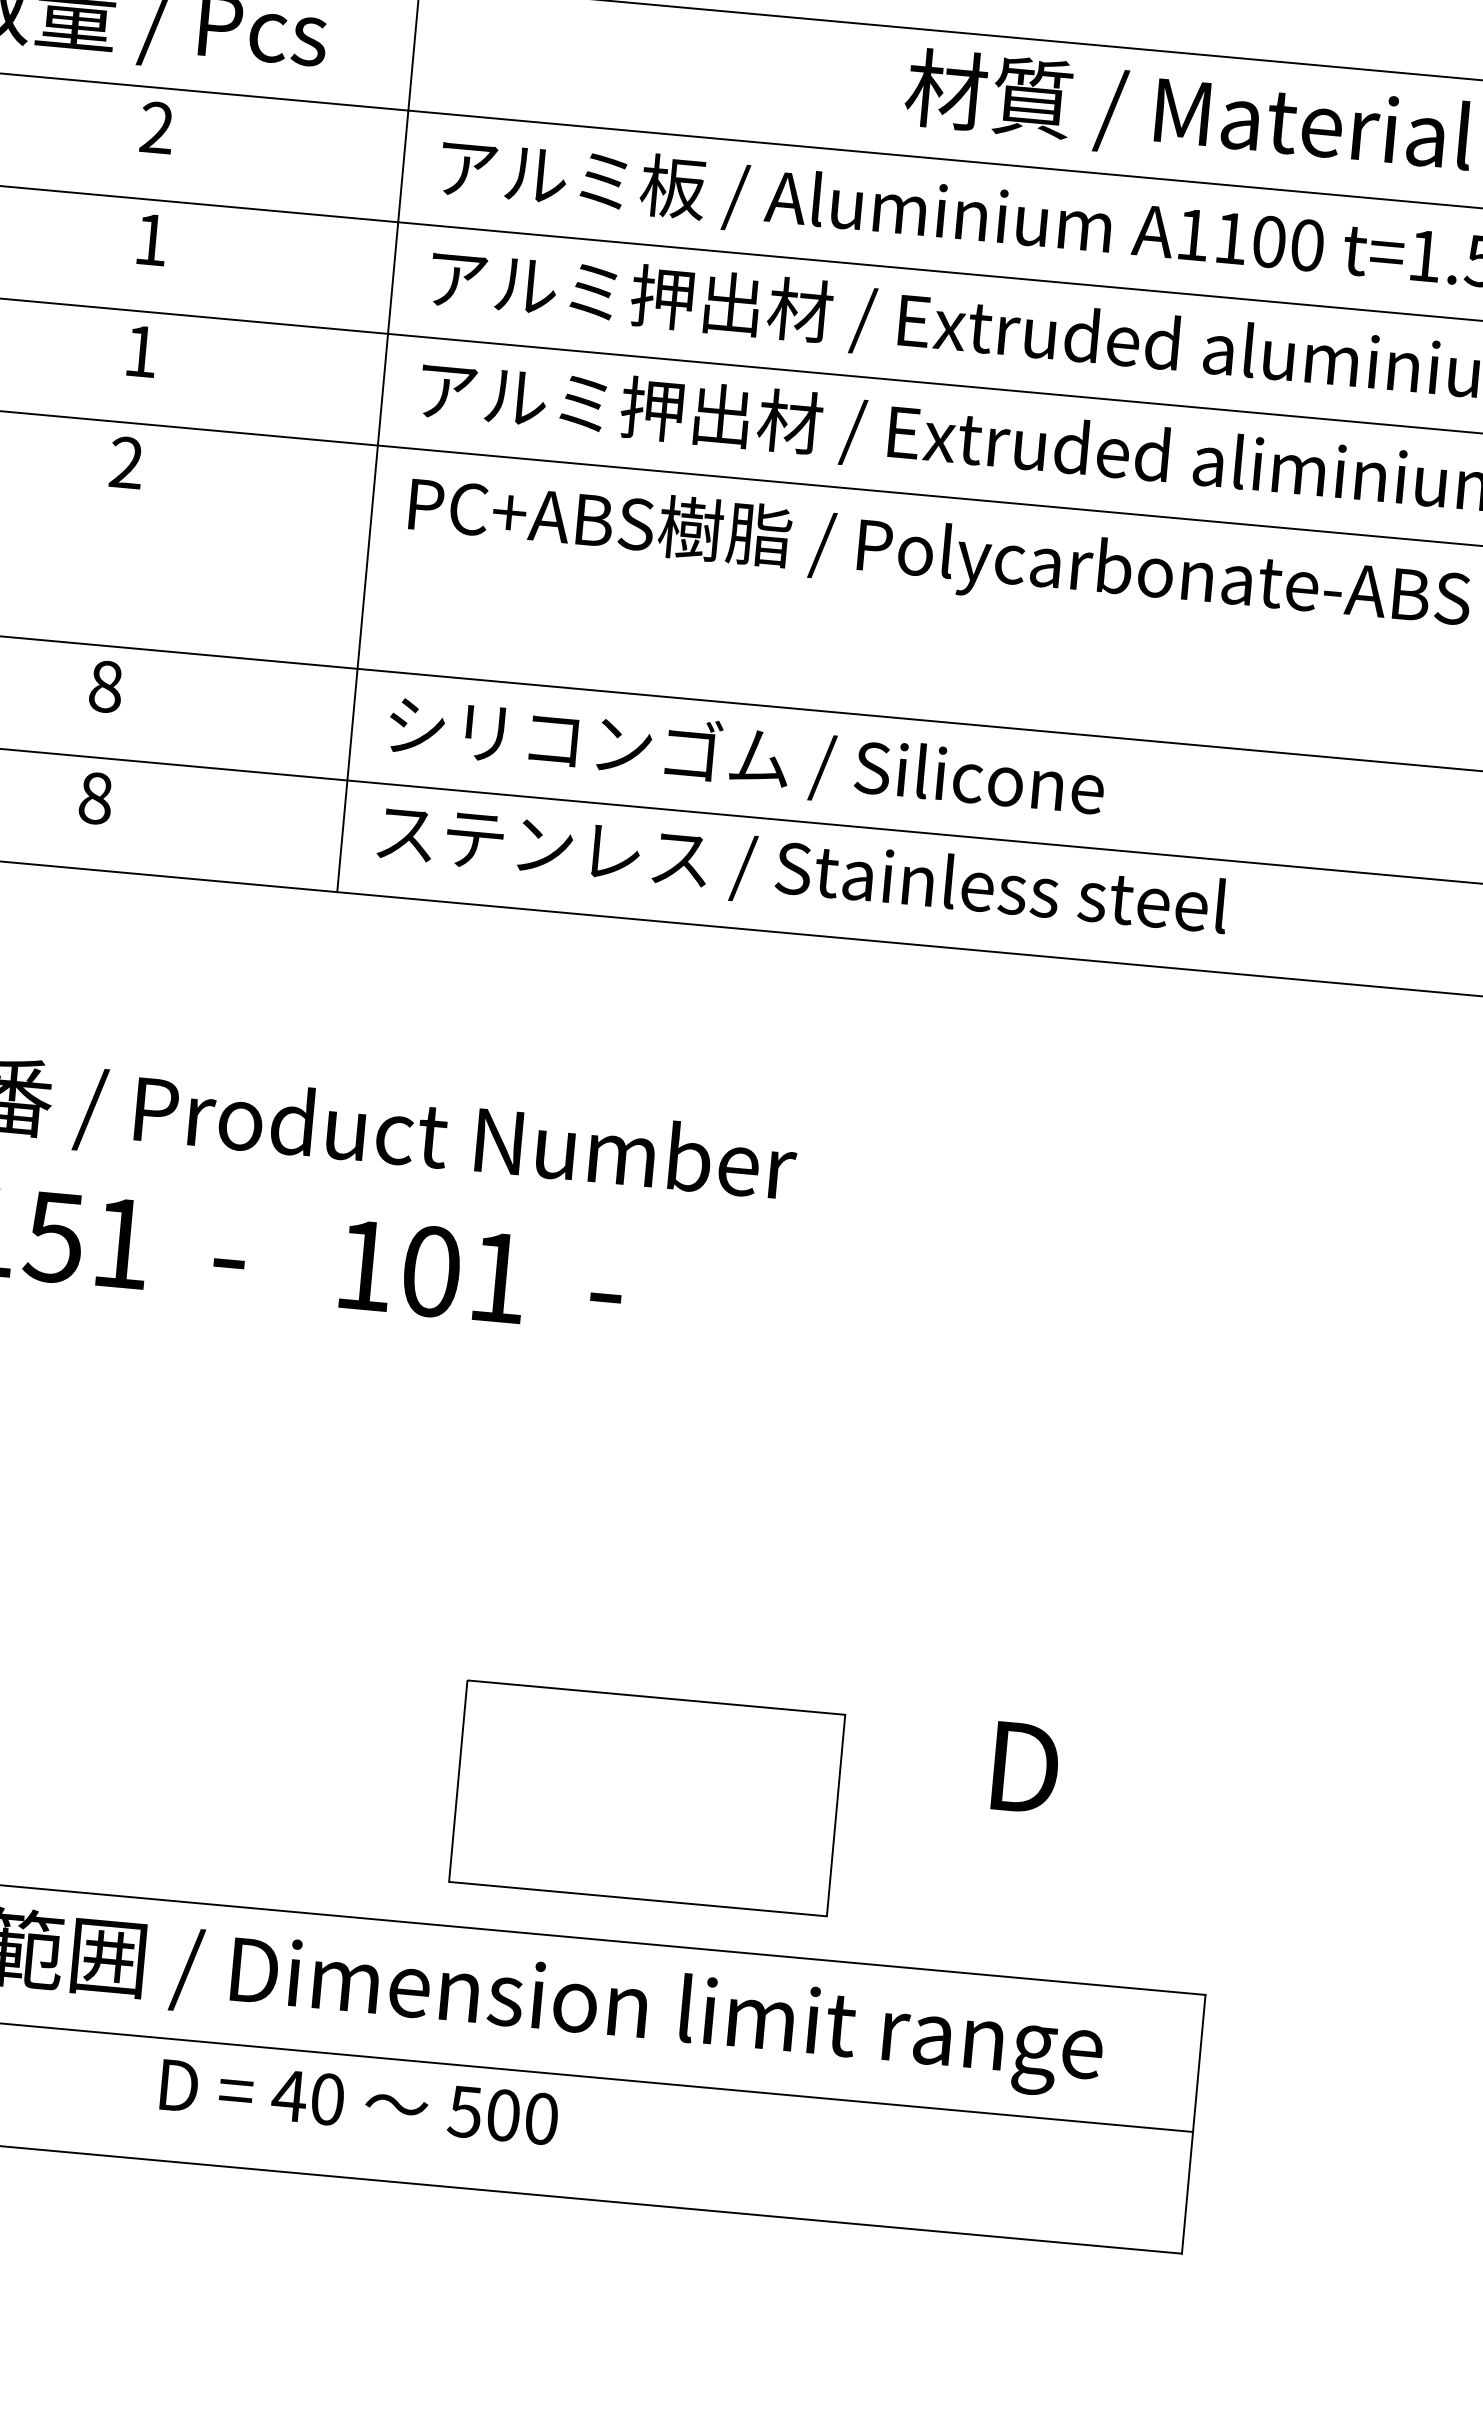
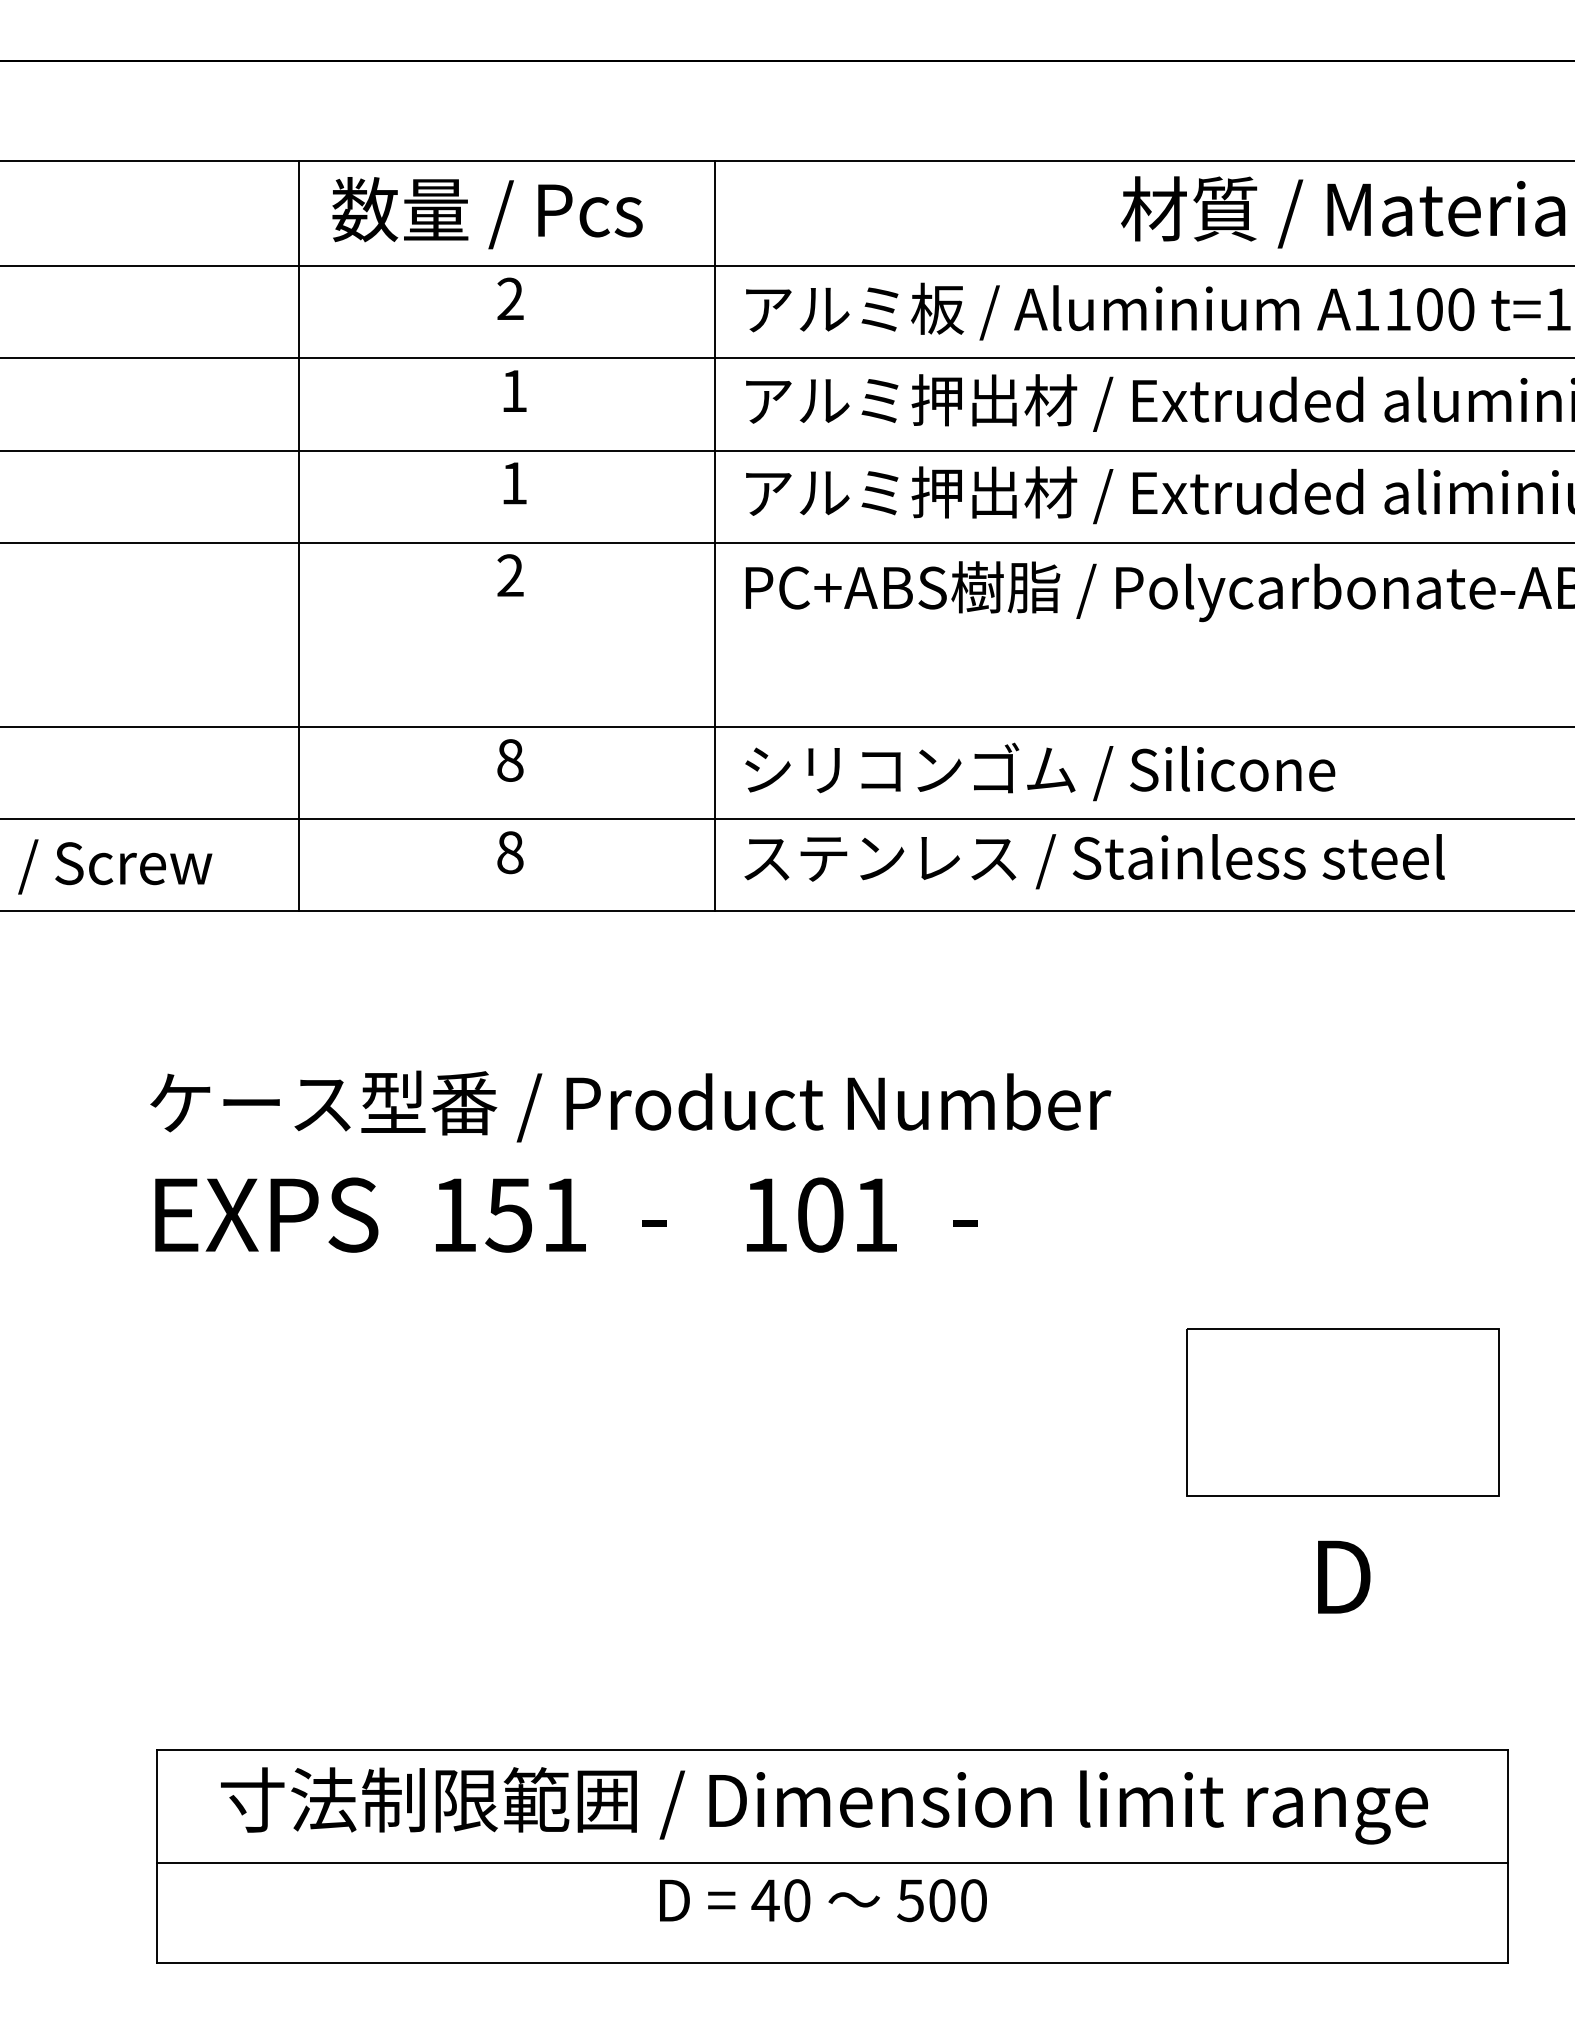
part: (646, 1798) -> (1342, 1412), moved

